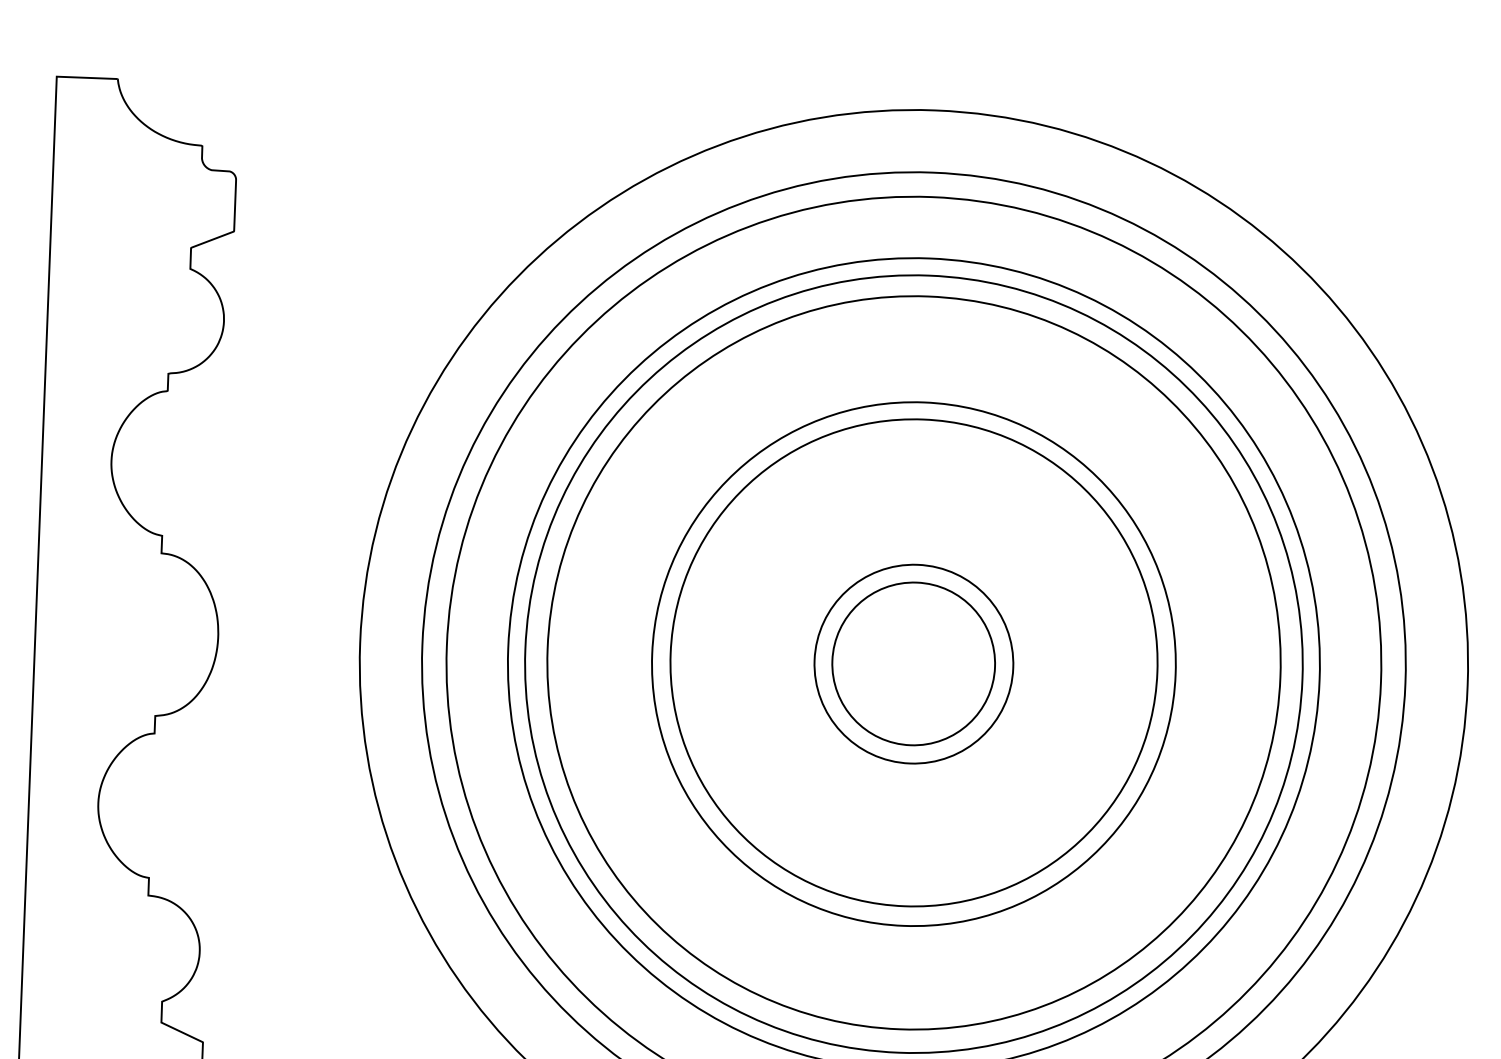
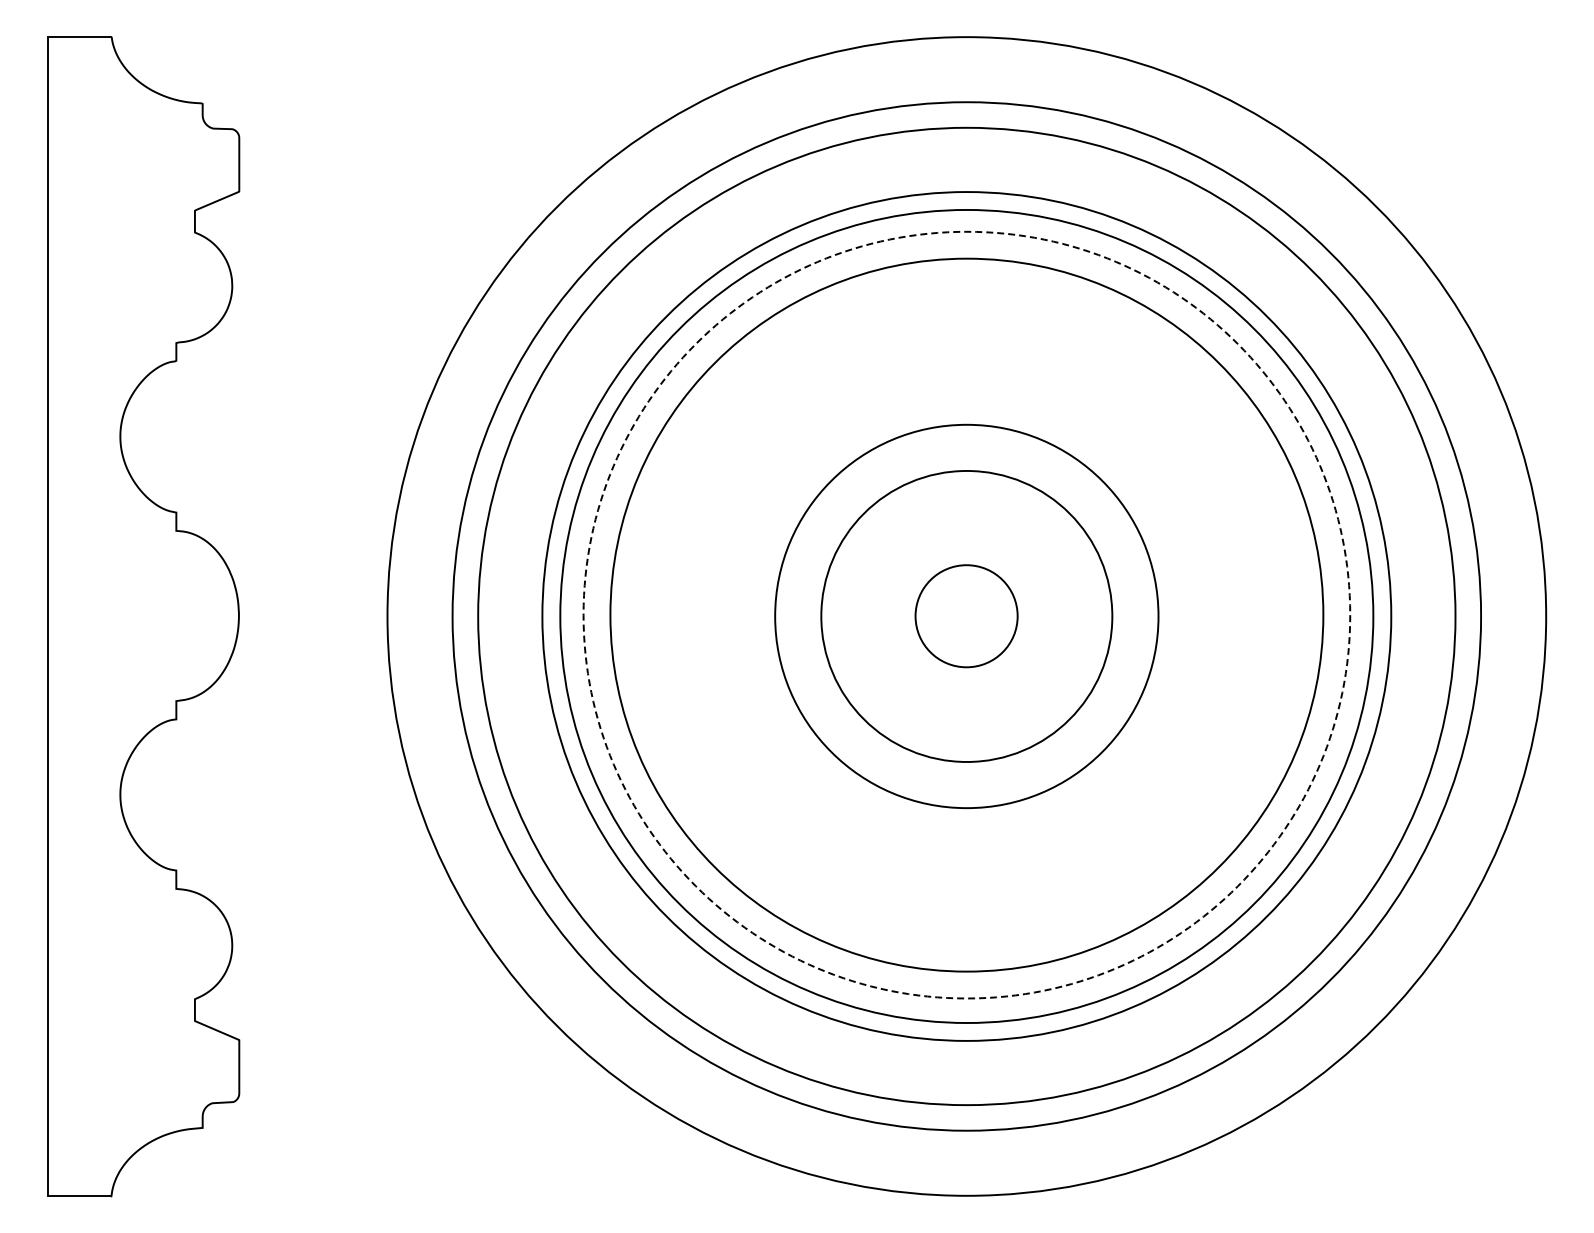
circle: (913, 662) -> (966, 614), size x1.4
circle: (913, 662) -> (966, 614), solid -> dashed
circle: (913, 664) -> (966, 616), size x0.6
circle: (913, 664) -> (966, 616), size x0.7
circle: (913, 664) -> (966, 616), size x1.4

